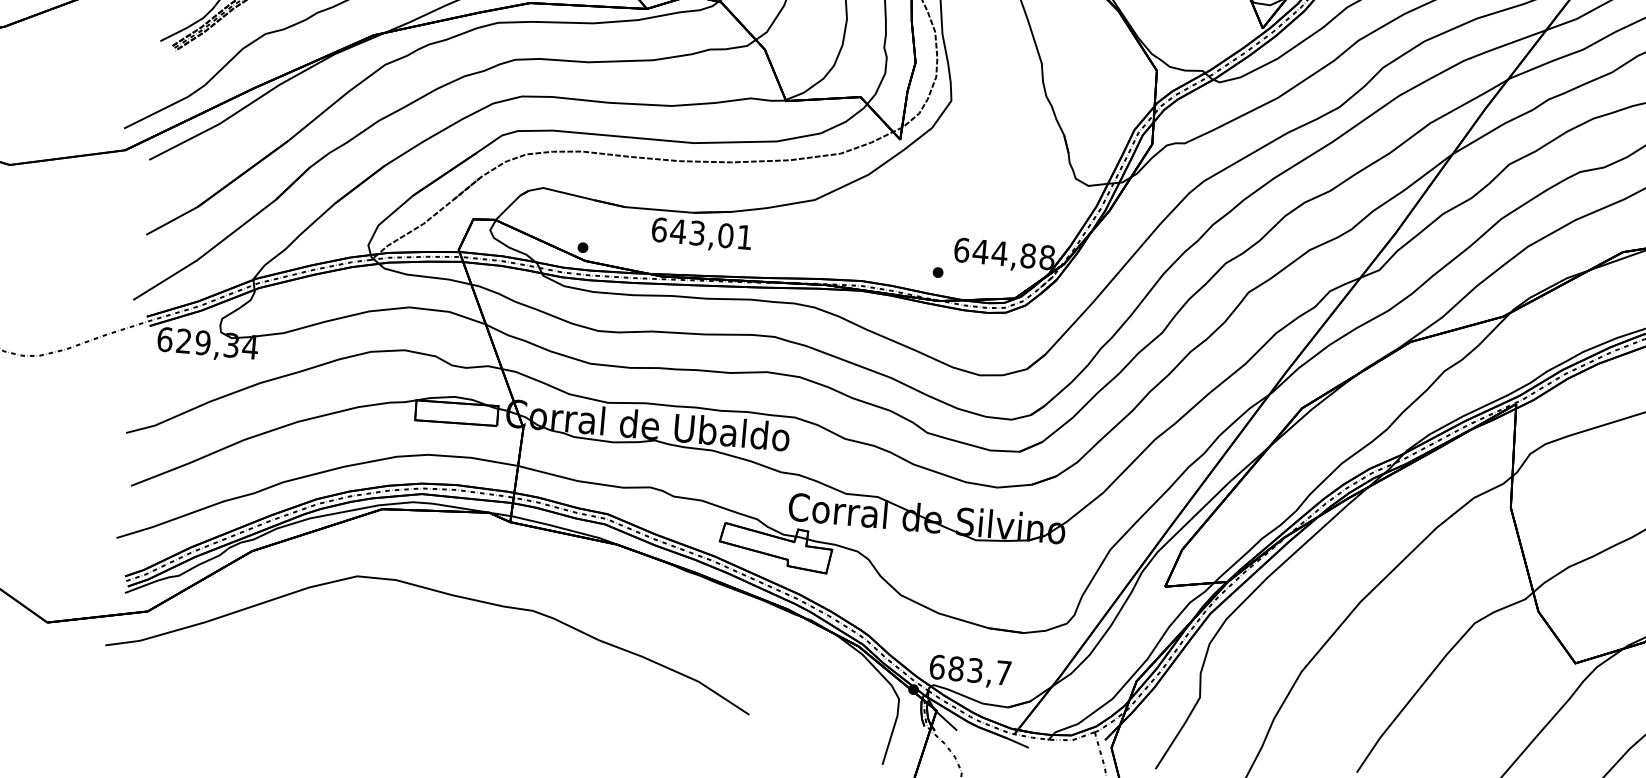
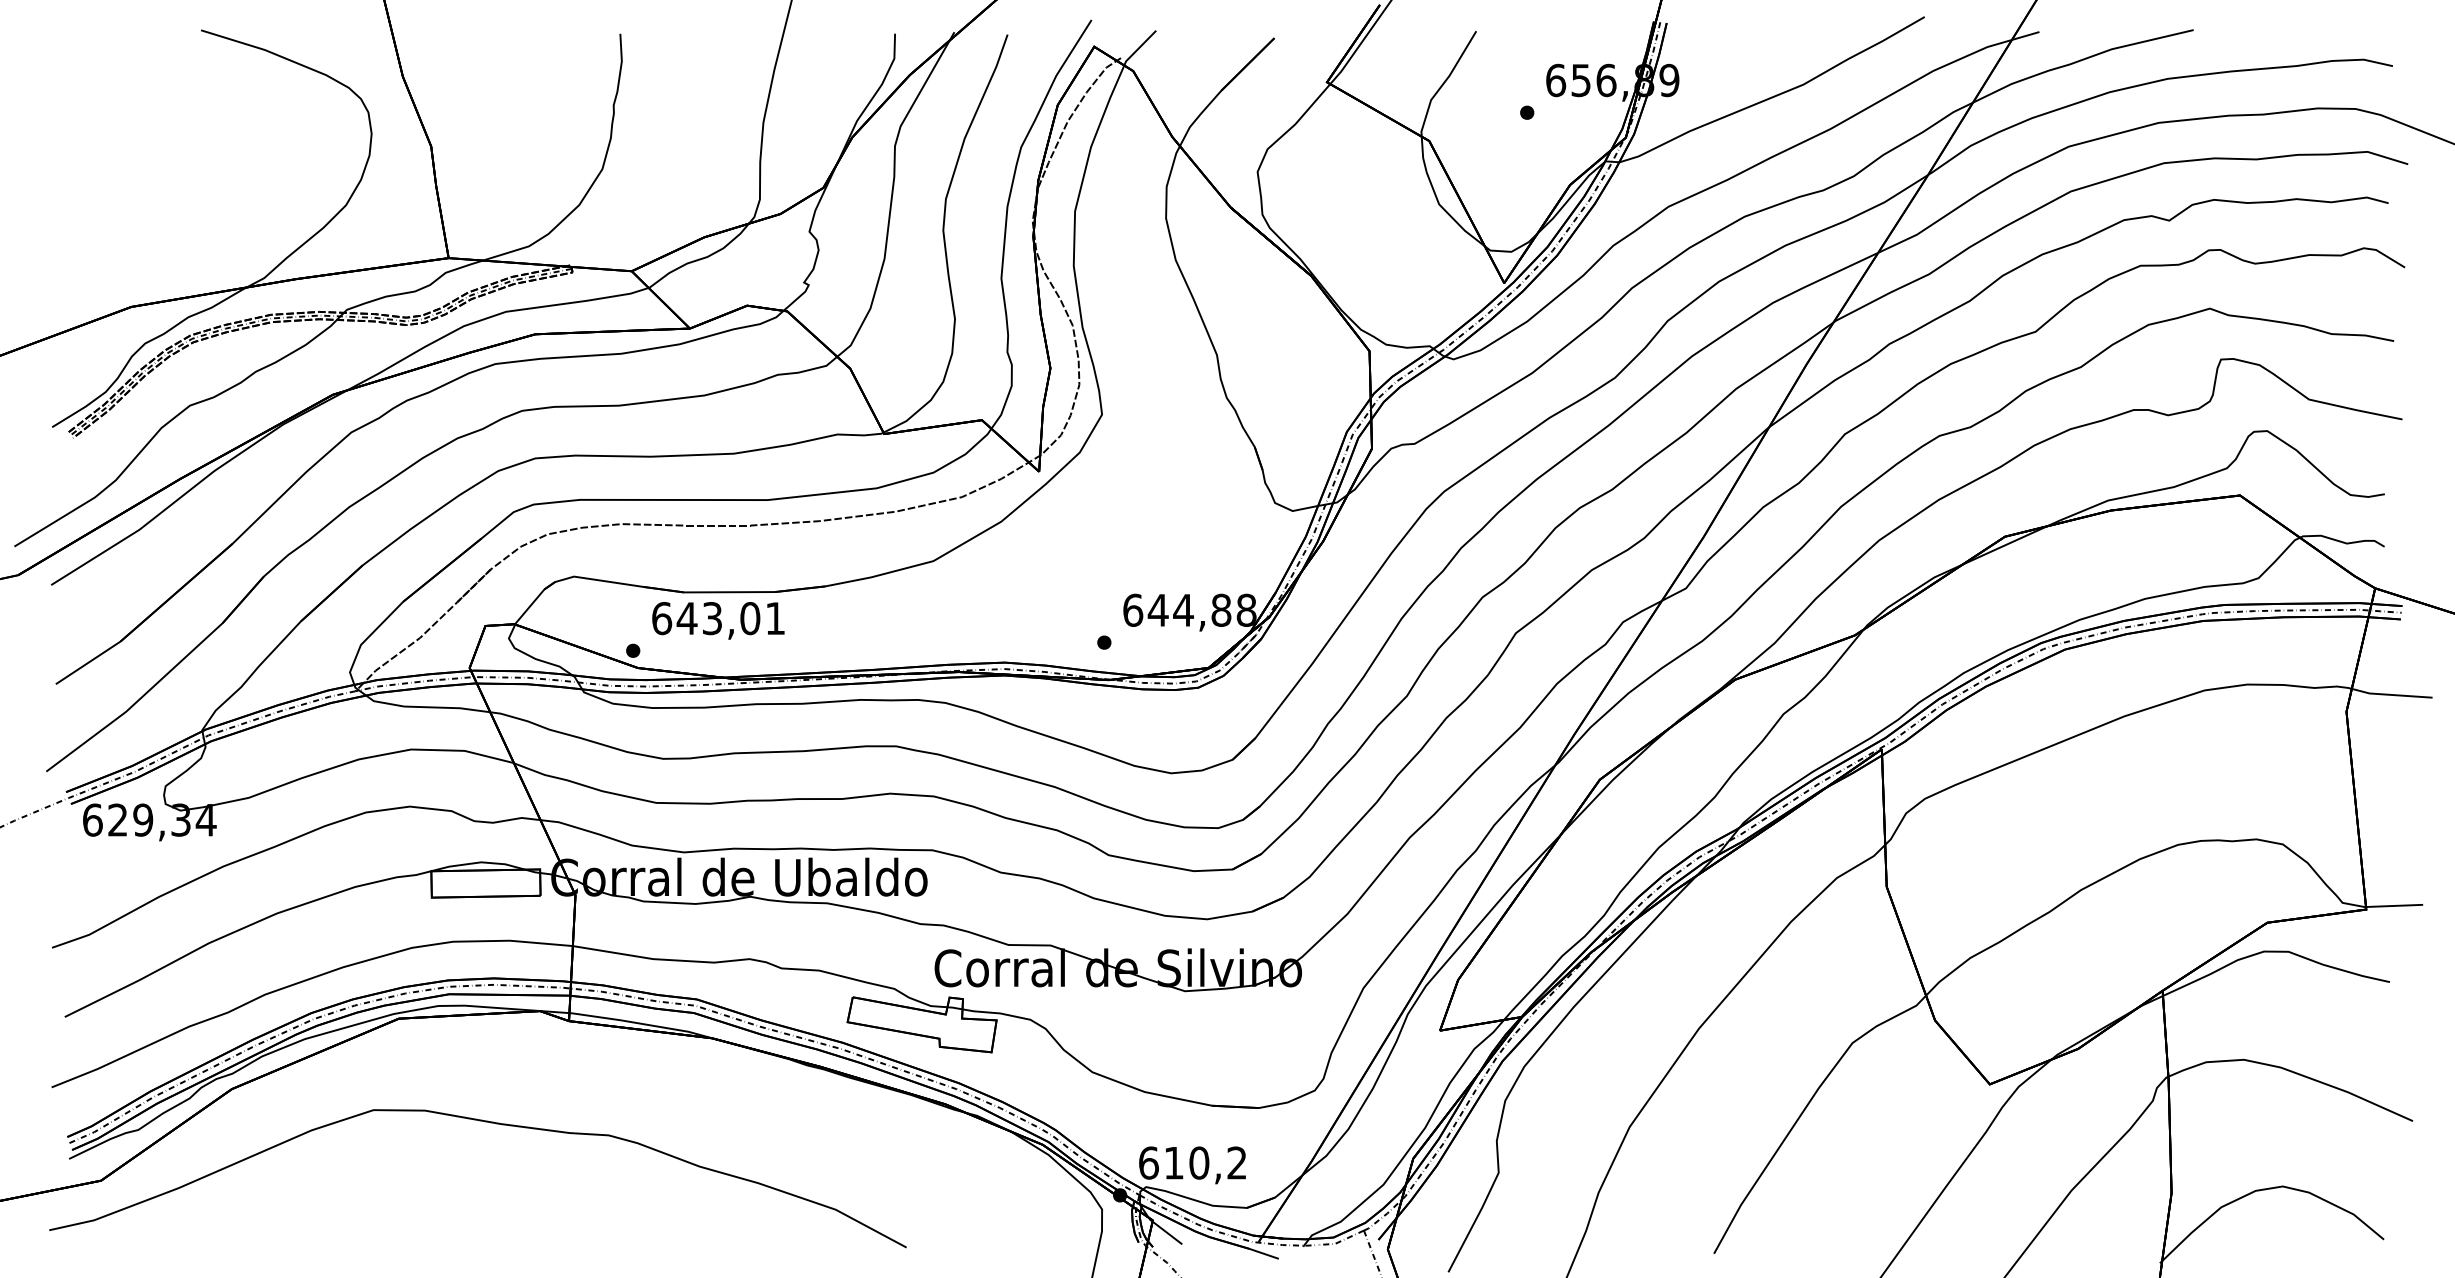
text: (701, 235) -> (718, 620), moved
text: (980, 670) -> (1205, 1162), 683,7 -> 610,2

